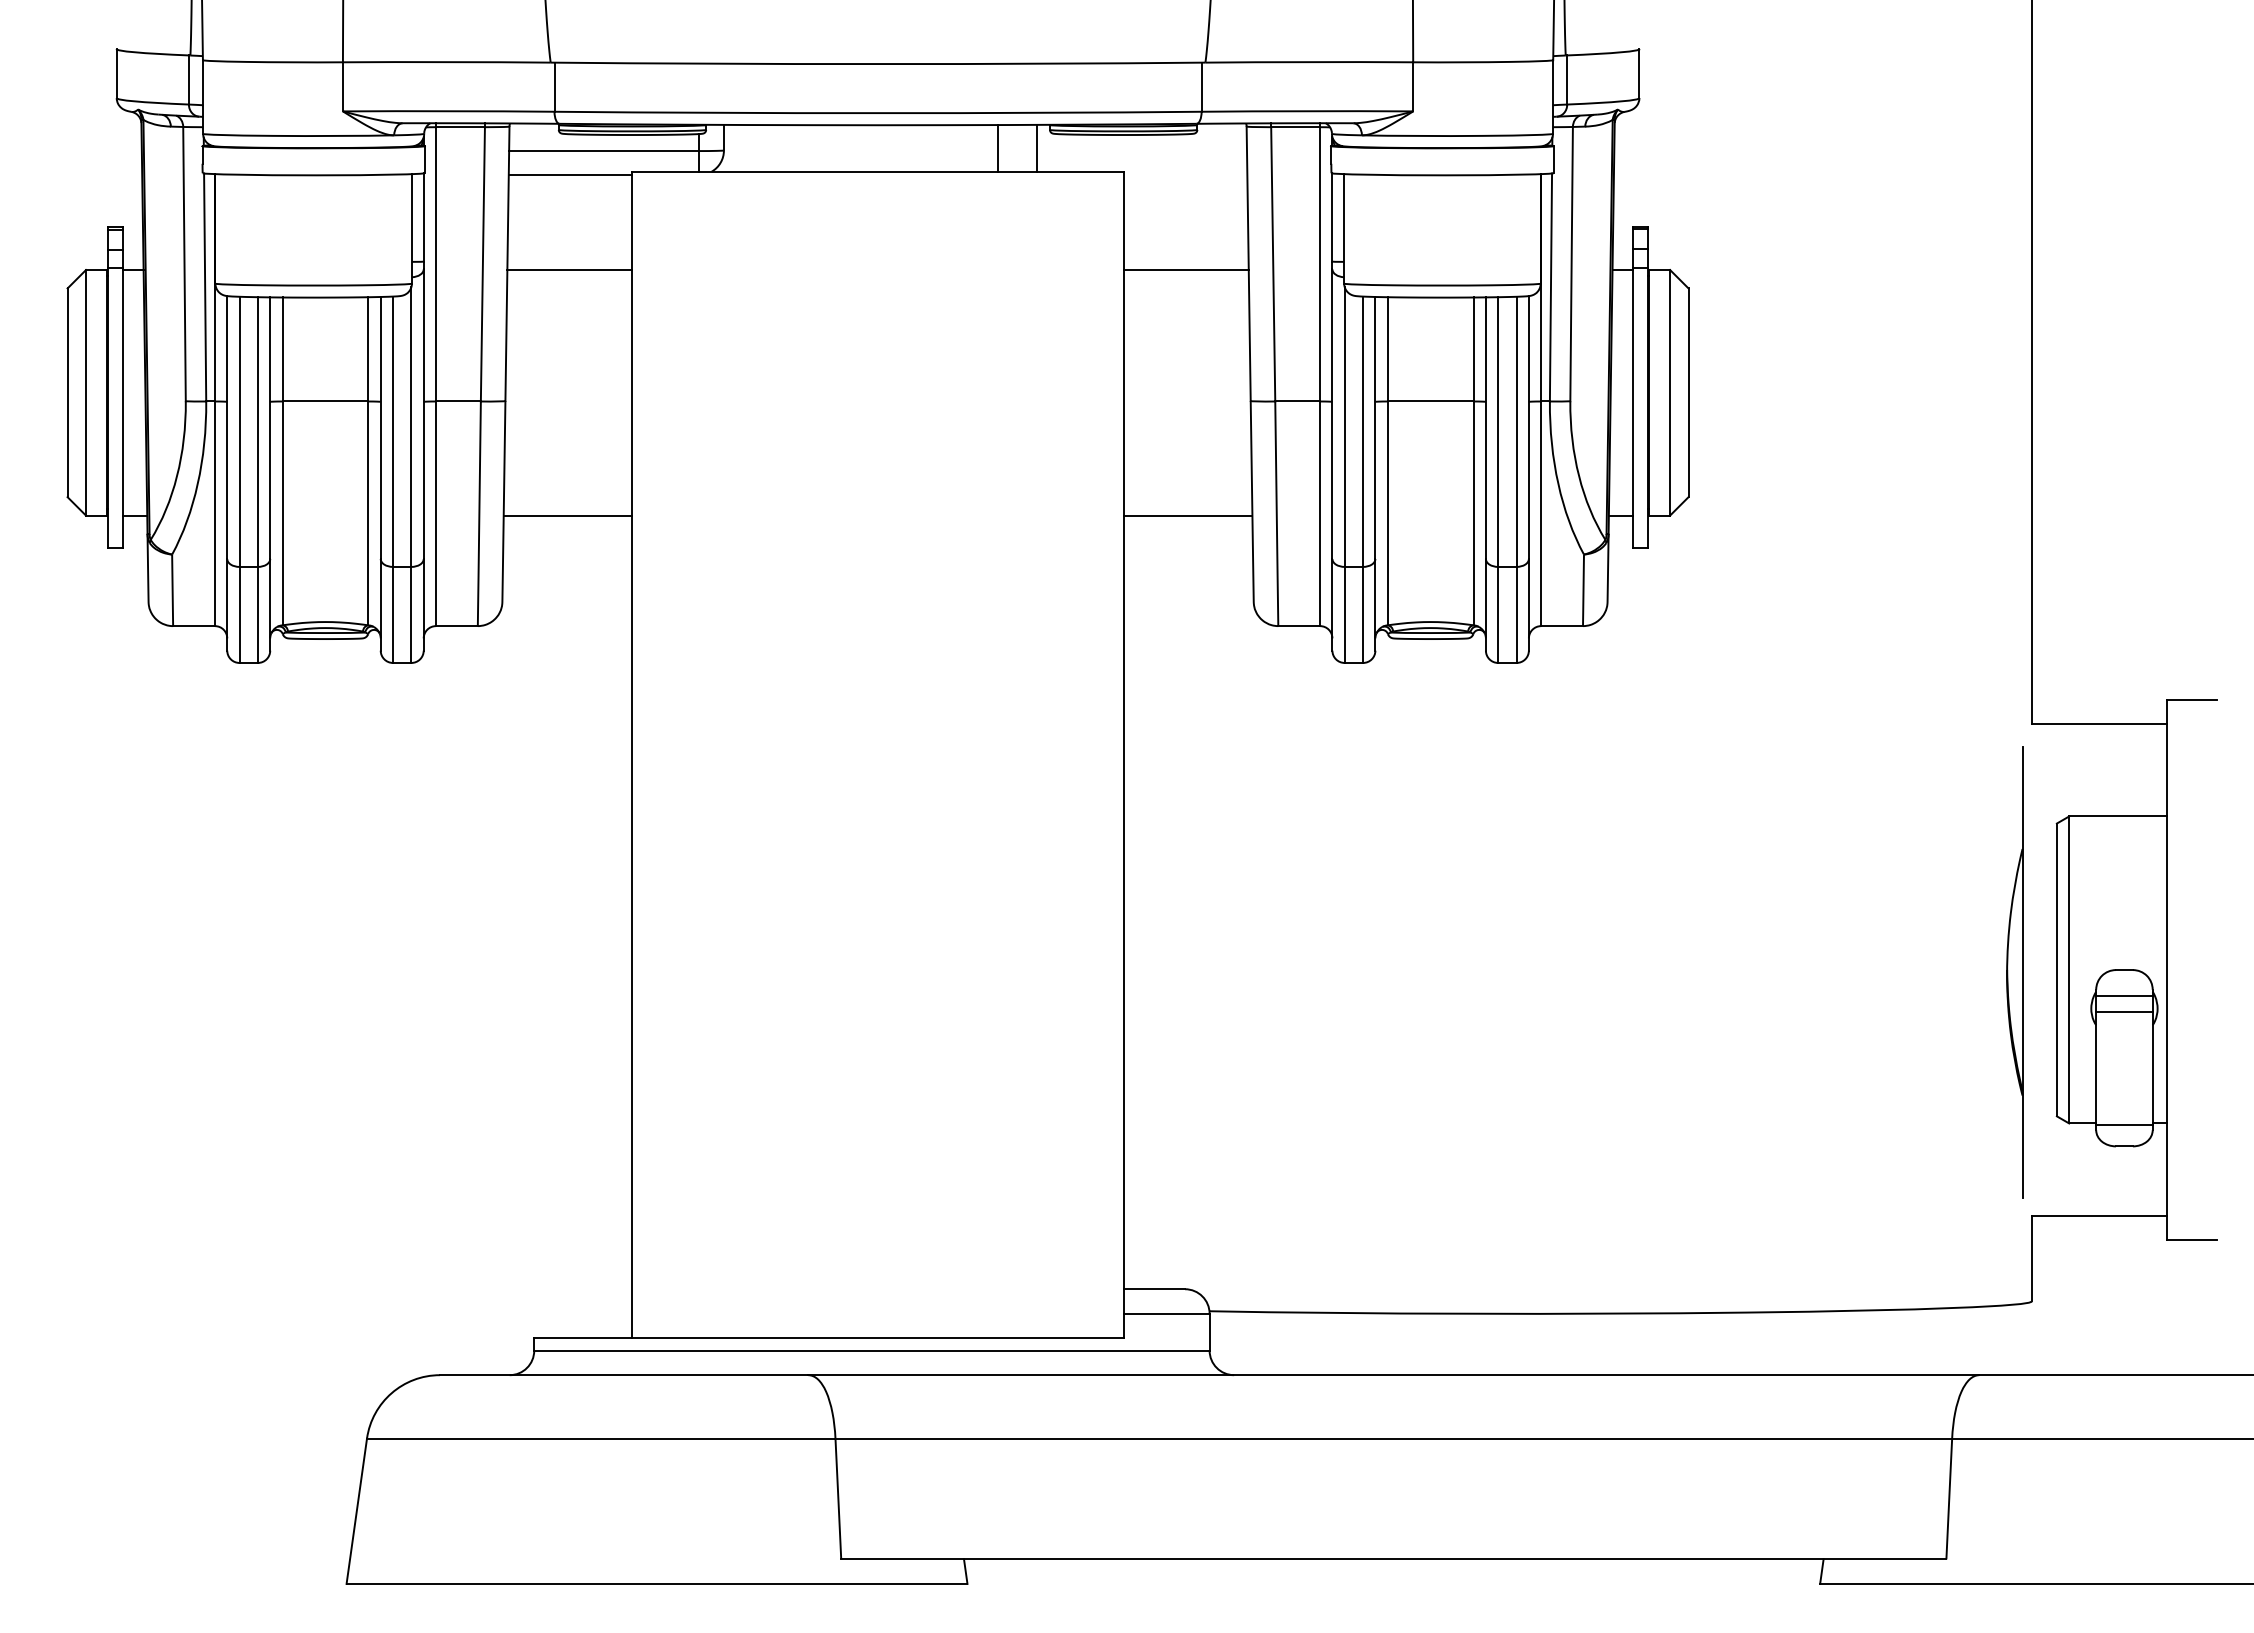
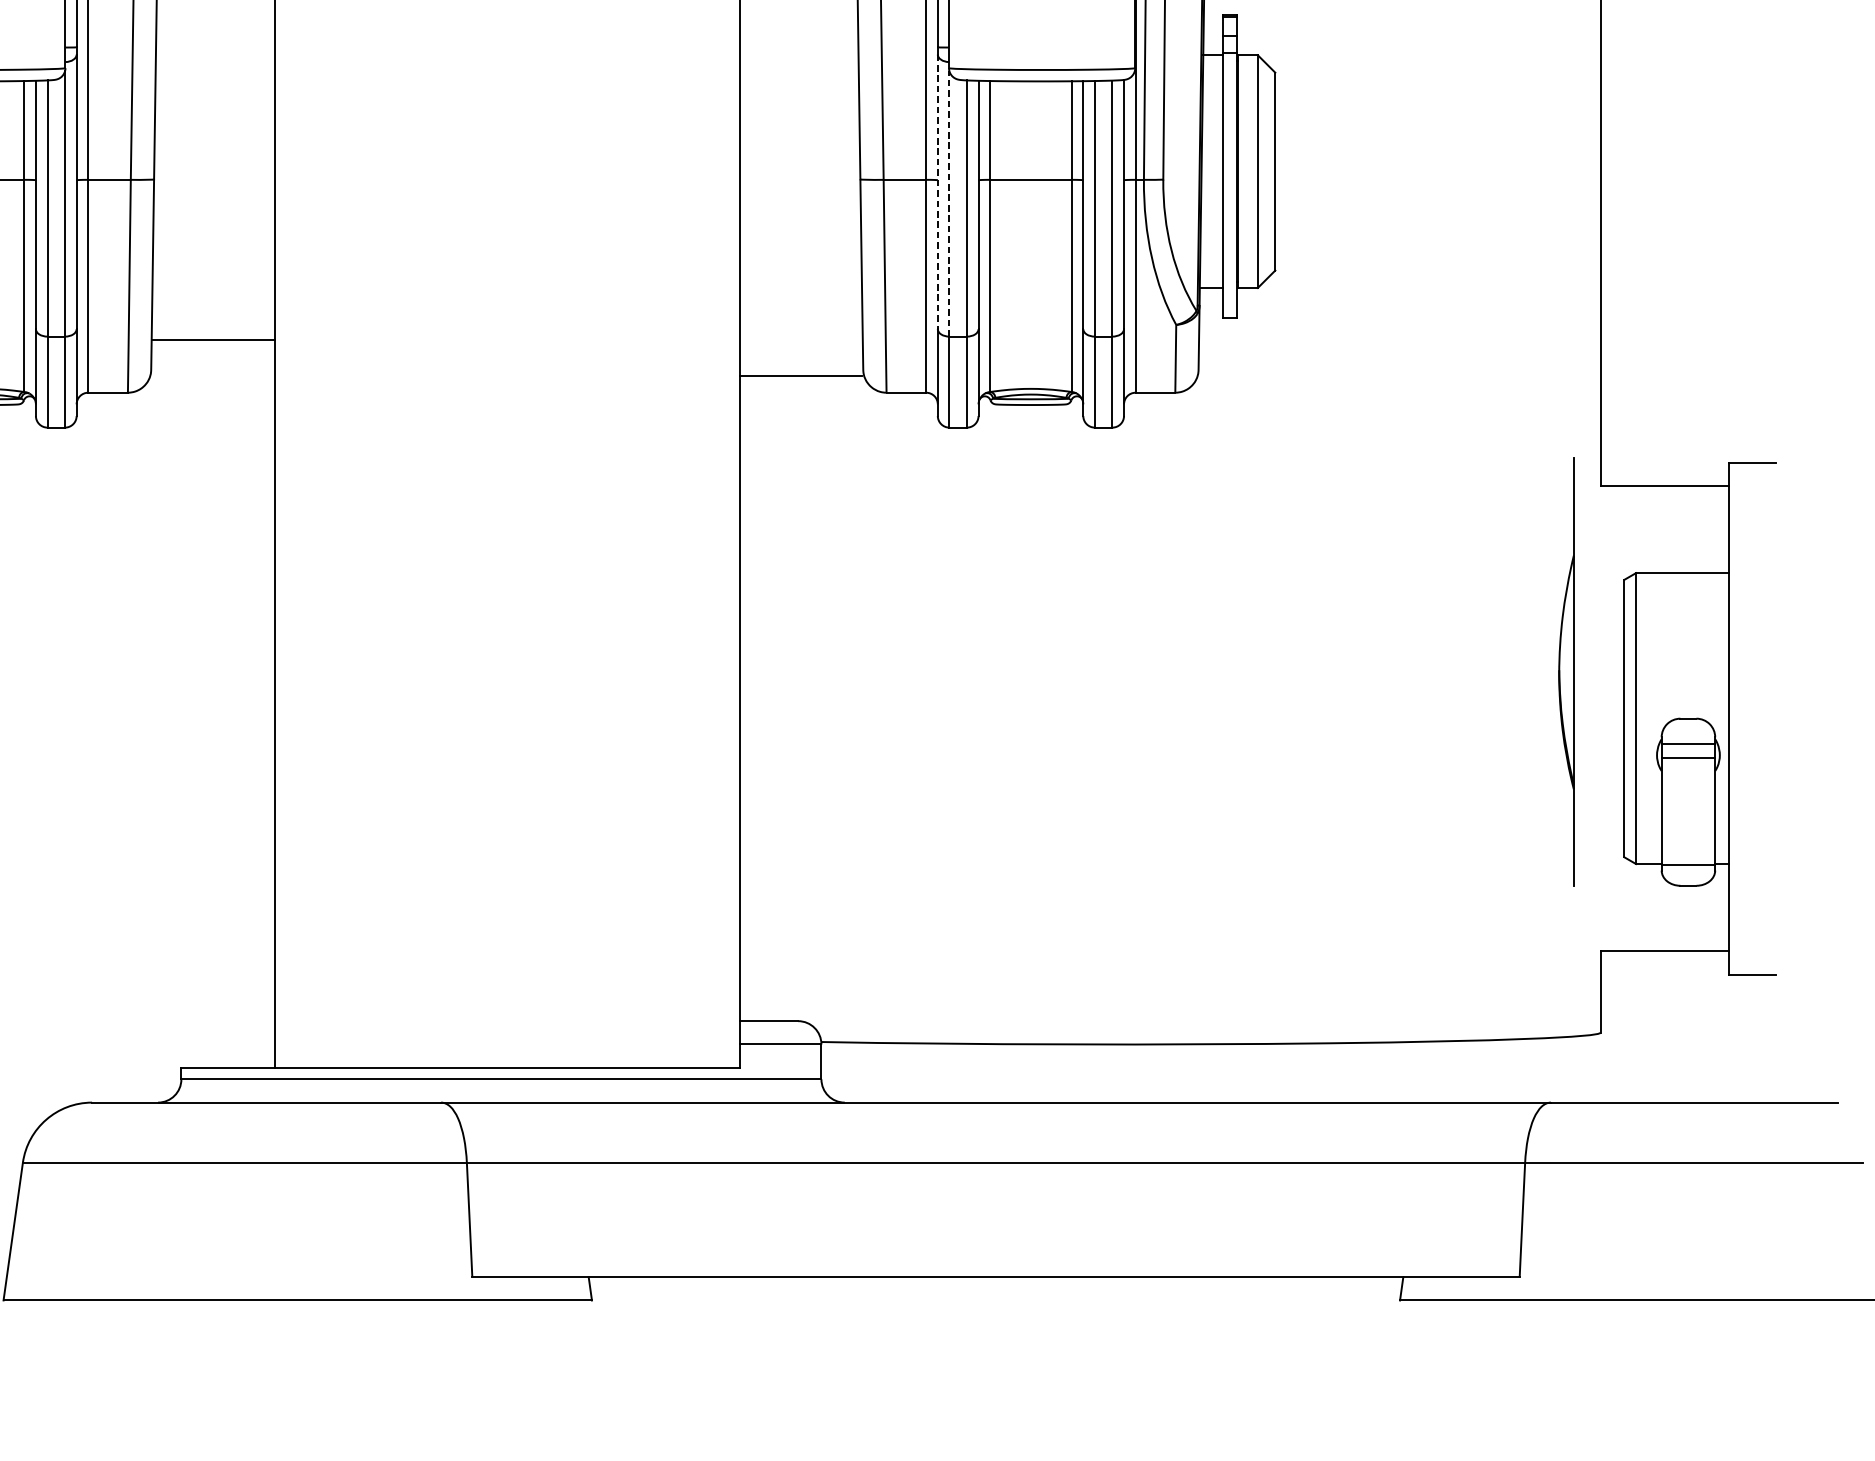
line: (569, 270) -> (214, 55), removed
line: (1185, 270) -> (798, 55), removed
line: (1332, 414) -> (937, 192), solid -> dashed
line: (1344, 426) -> (949, 203), solid -> dashed
line: (567, 515) -> (212, 340), moved
line: (1187, 515) -> (800, 376), moved
part: (2014, 972) -> (1566, 672), moved

